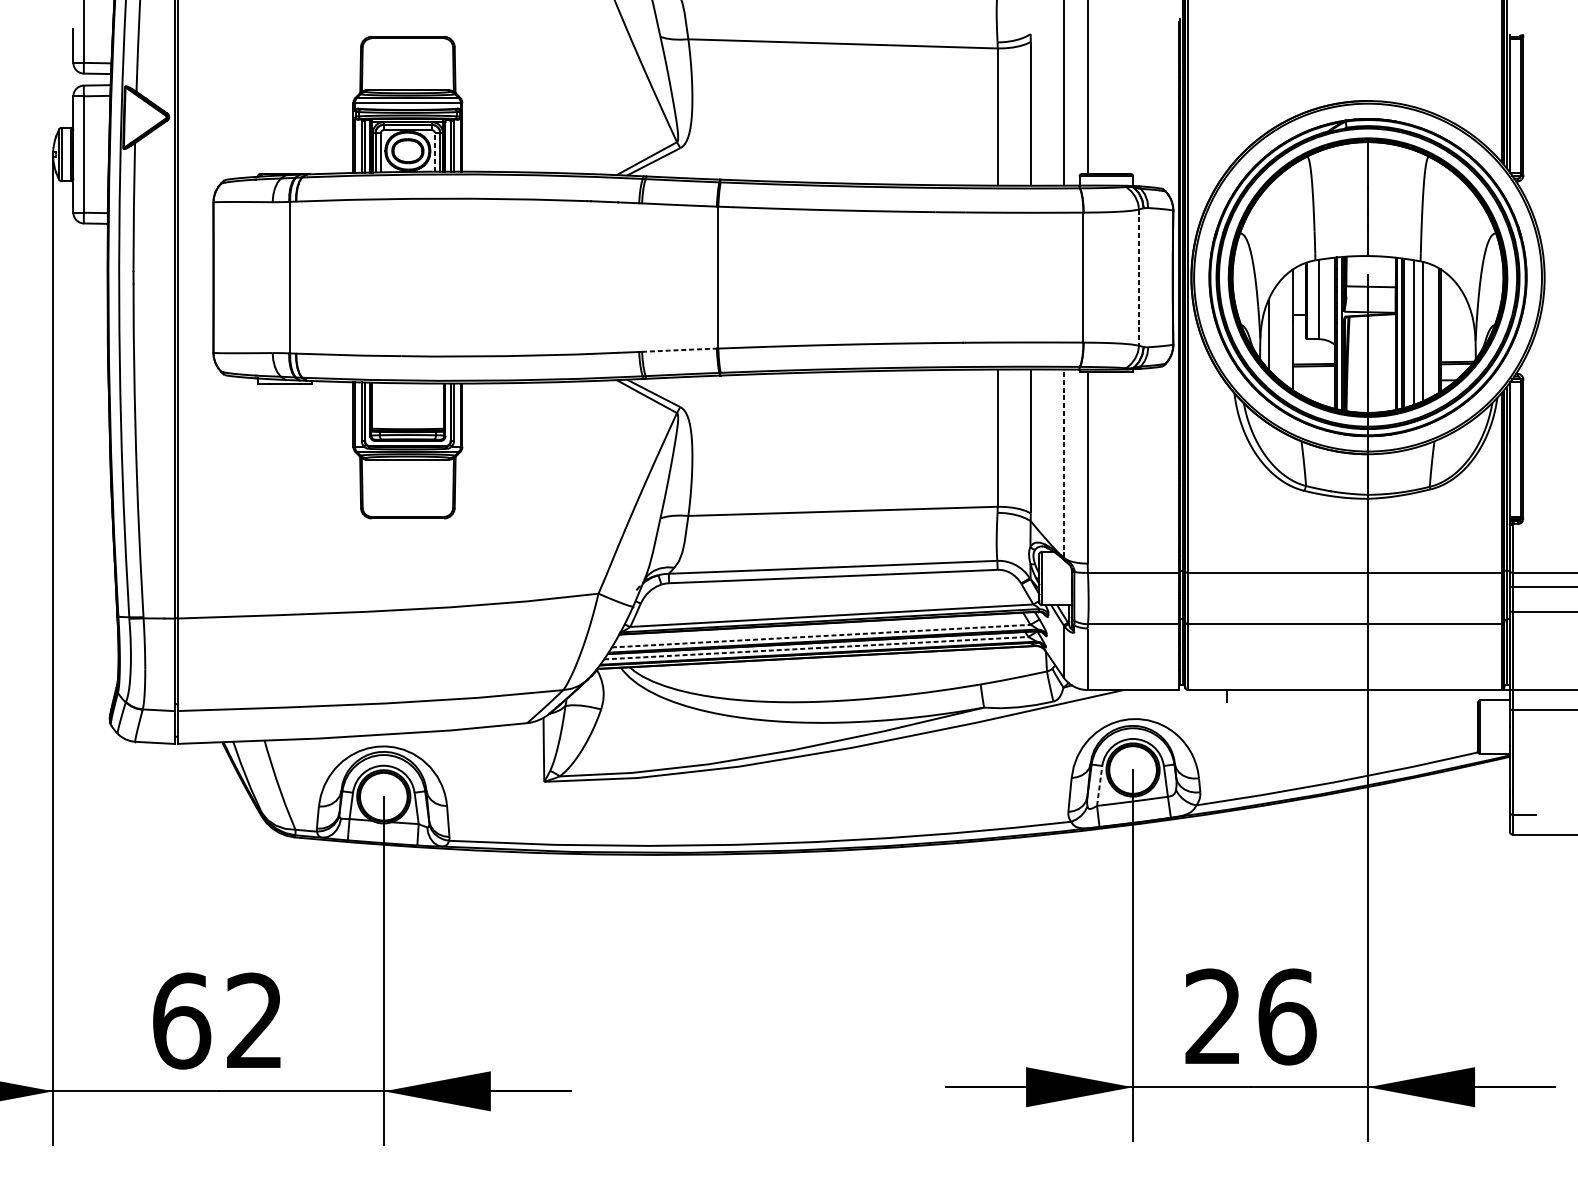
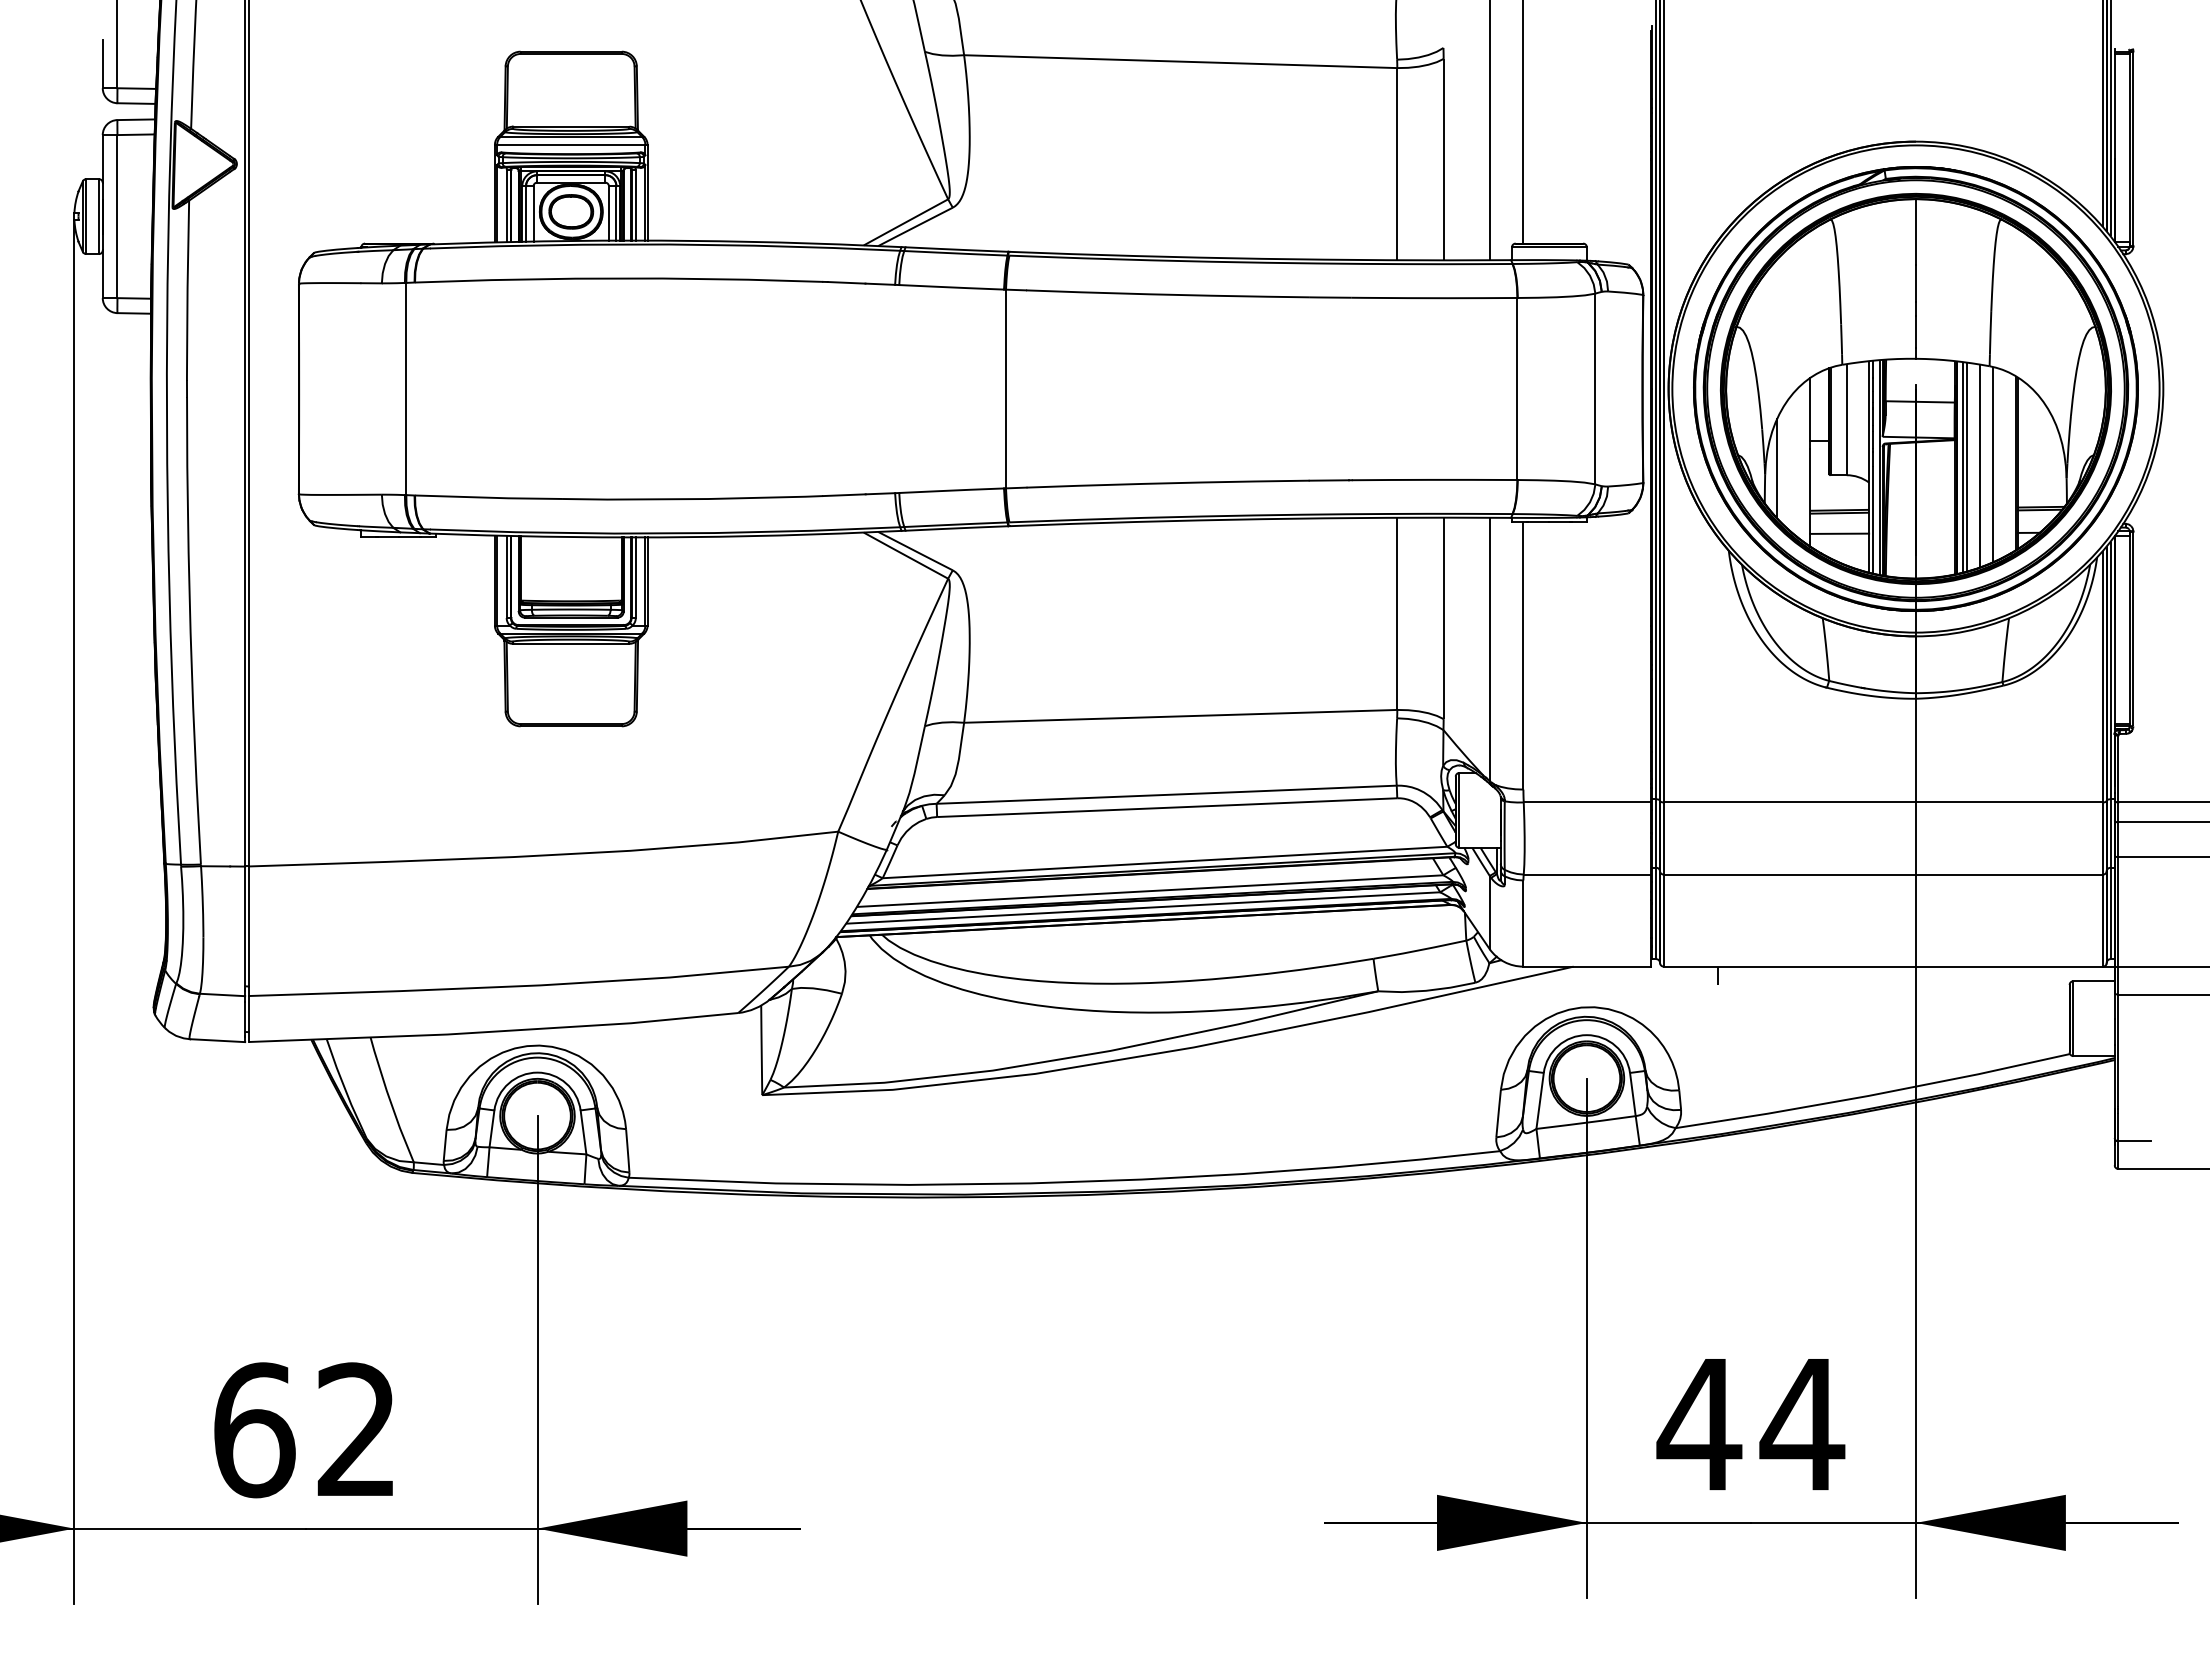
line: (434, 152) -> (608, 213), dashed -> solid
line: (1139, 277) -> (1595, 389), dashed -> solid
line: (680, 350) -> (952, 490), dashed -> solid
line: (1313, 380) -> (1839, 533), added
line: (1063, 463) -> (1489, 649), dashed -> solid
line: (821, 636) -> (1150, 891), dashed -> solid
line: (815, 648) -> (1142, 908), dashed -> solid
line: (1099, 785) -> (1540, 1100), dashed -> solid
text: (1249, 1016) -> (1750, 1424), 26 -> 44

